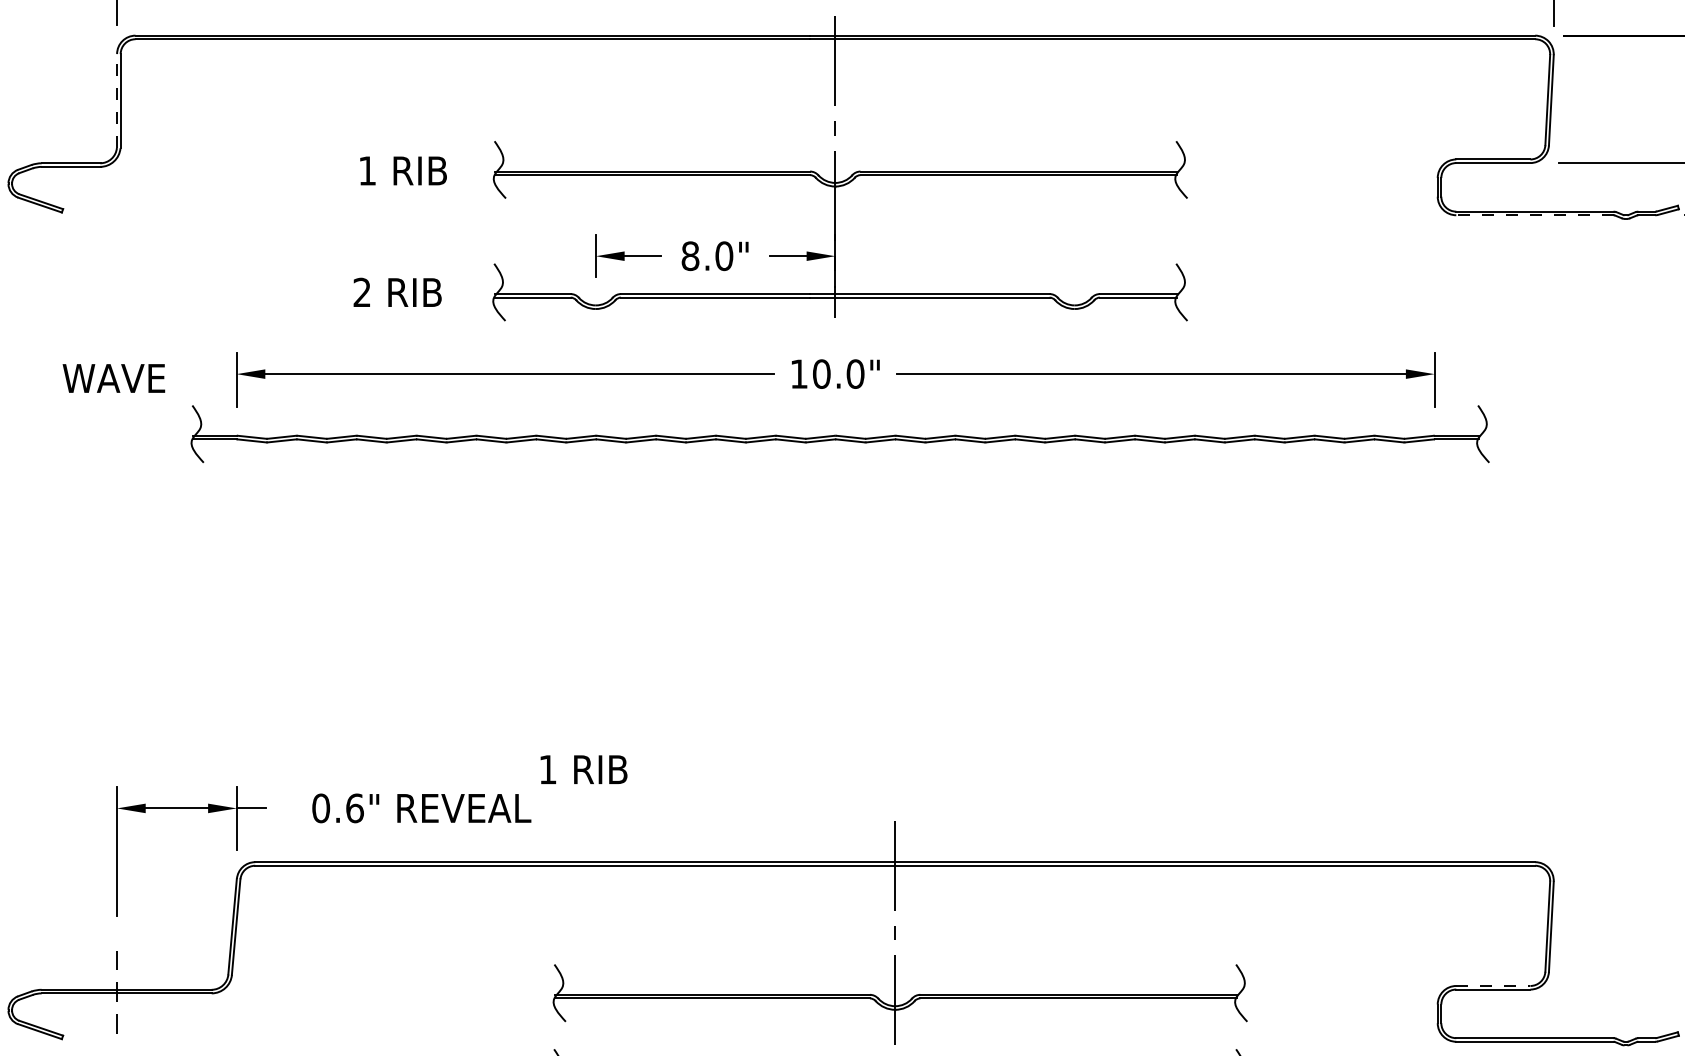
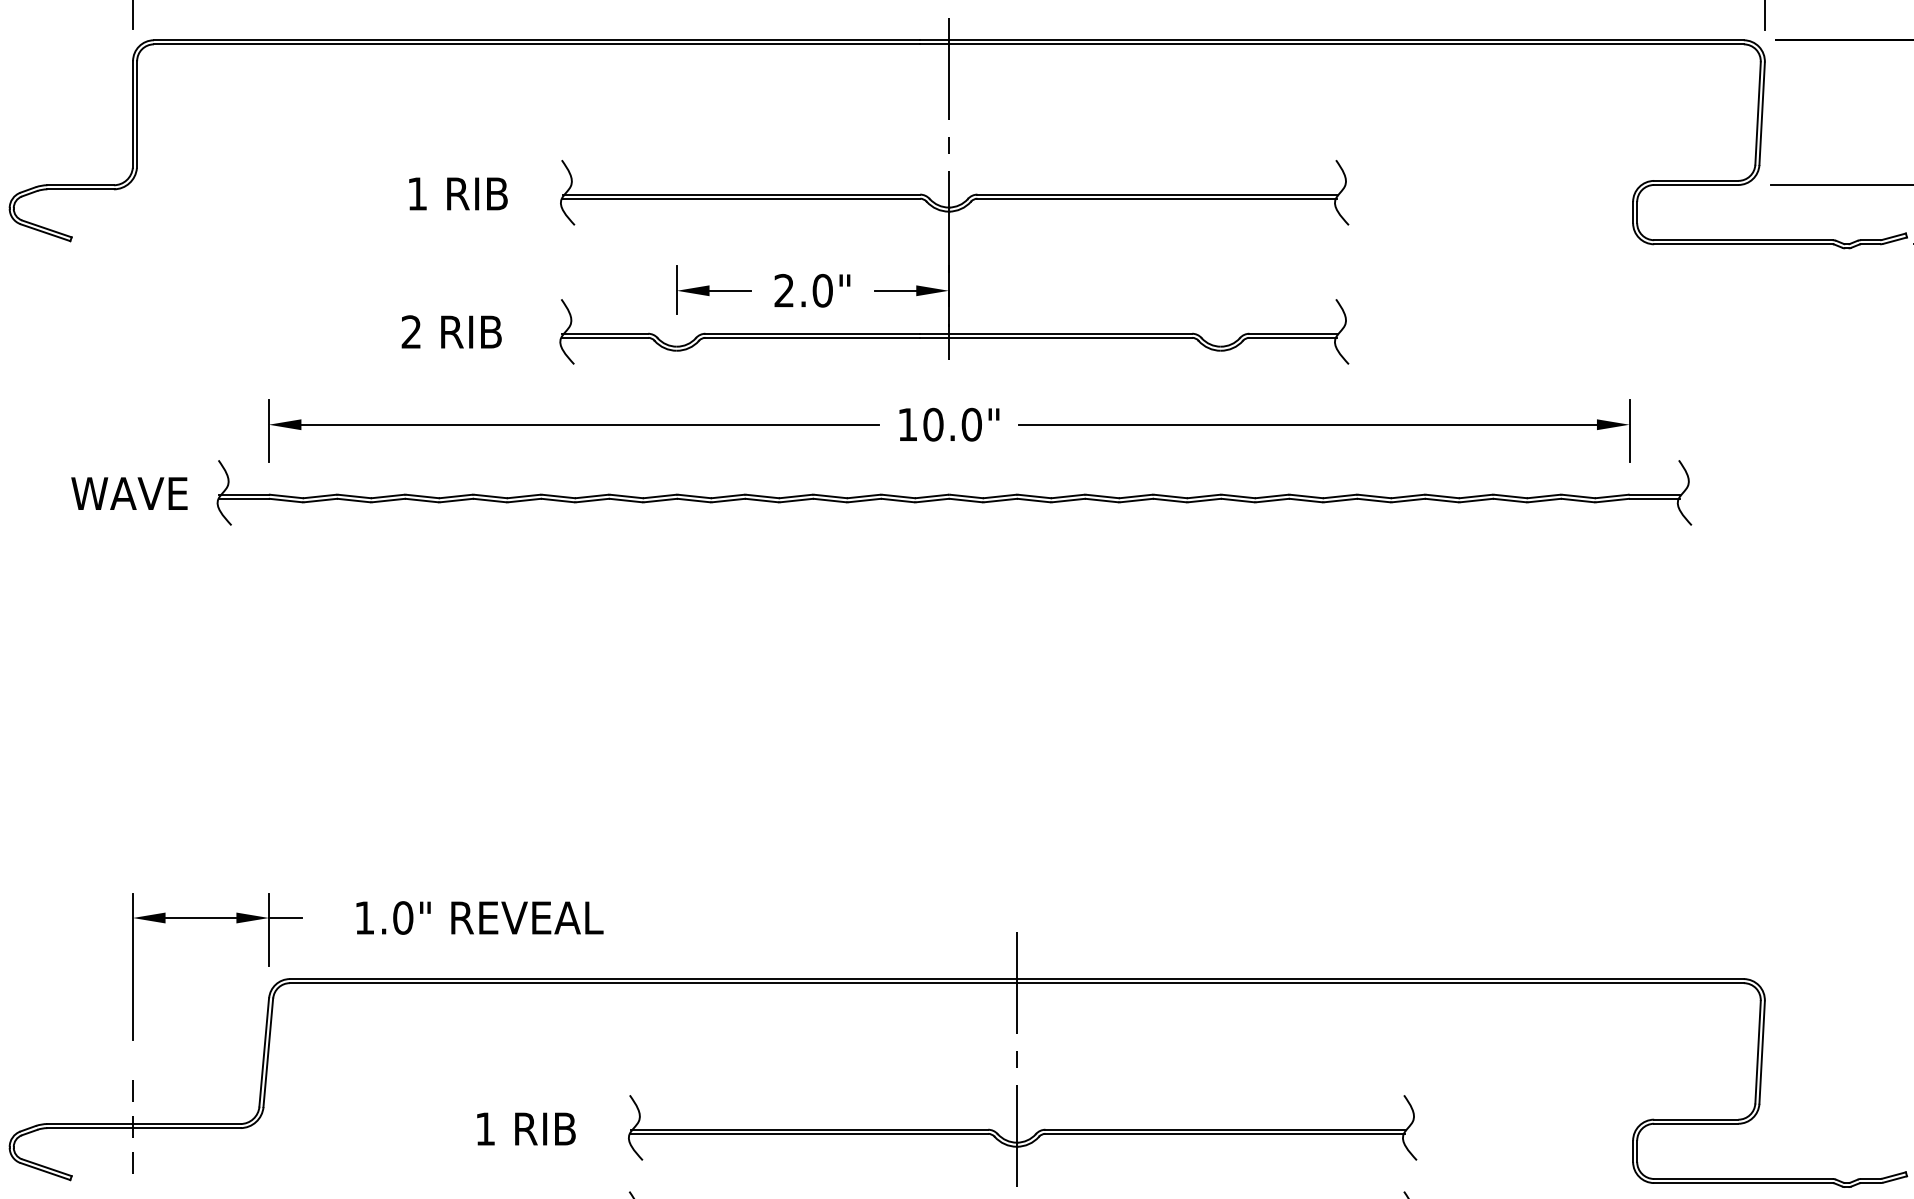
line: (116, 101) -> (132, 114), dashed -> solid
line: (1534, 215) -> (1742, 244), dashed -> solid
text: (690, 255) -> (784, 290), 8.0" -> 2.0"
text: (113, 378) -> (129, 493), moved
text: (584, 769) -> (526, 1128), moved
text: (337, 807) -> (383, 917), 0.6" -> 1.0"
line: (1493, 985) -> (1696, 1119), dashed -> solid

